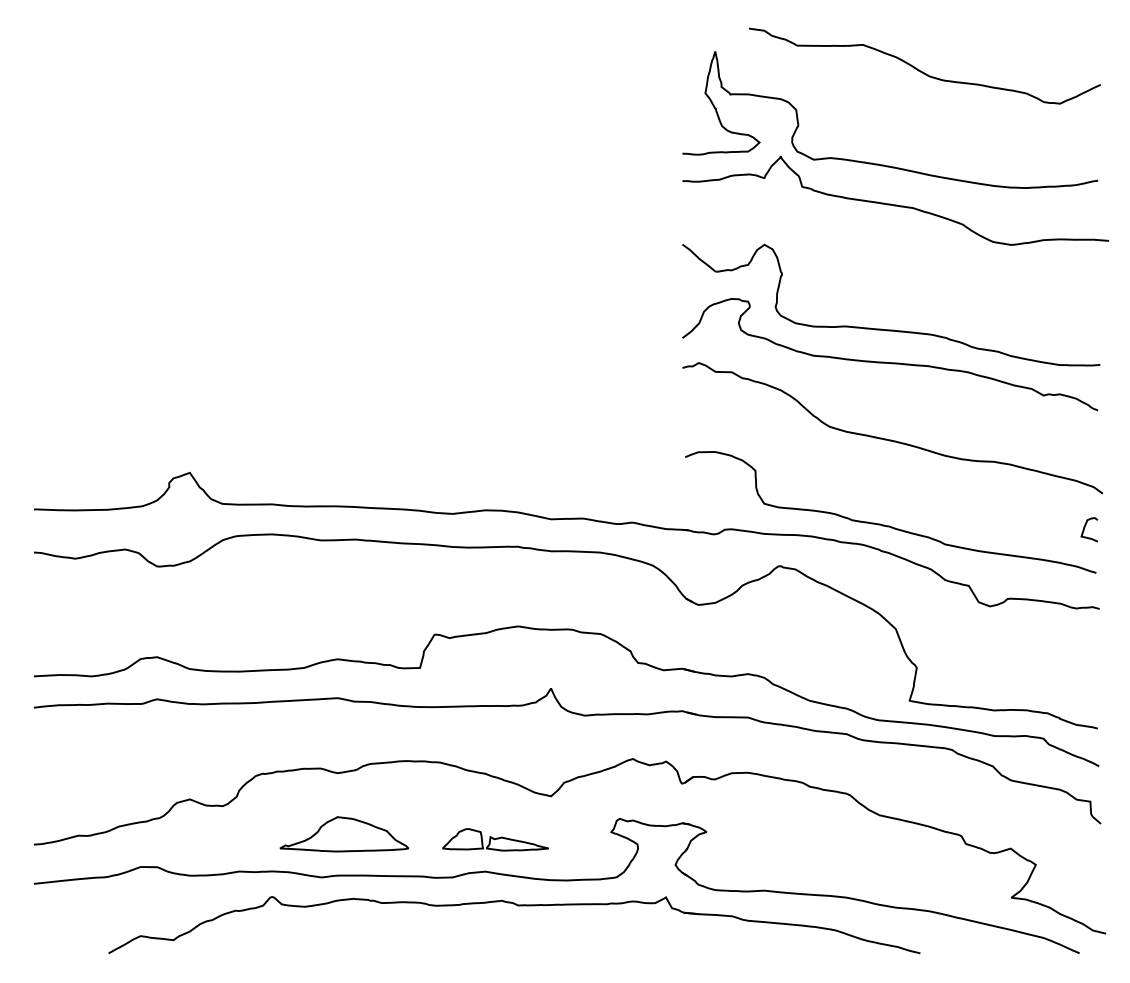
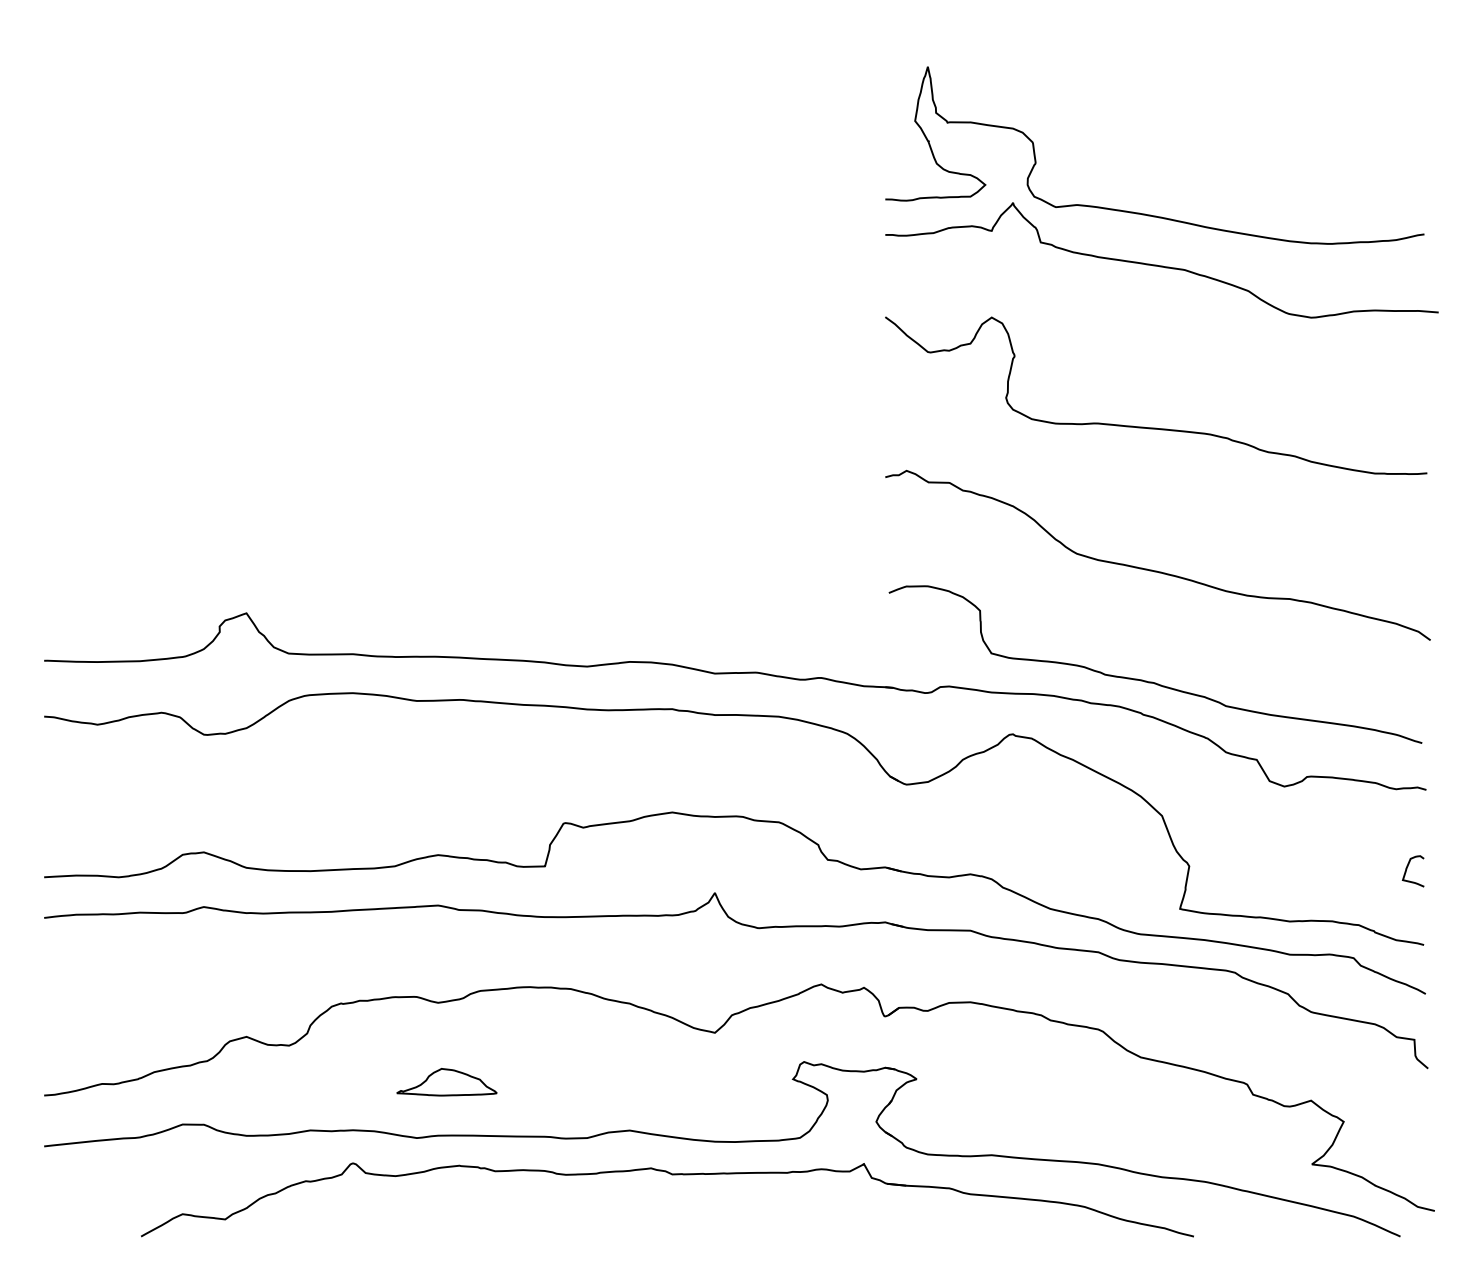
curve: (921, 70) -> (1195, 91), removed
curve: (890, 362) -> (1155, 470), removed
curve: (1085, 527) -> (1408, 868), moved
part: (344, 834) -> (447, 1082), size x0.6
part: (495, 839) -> (642, 1088), removed

